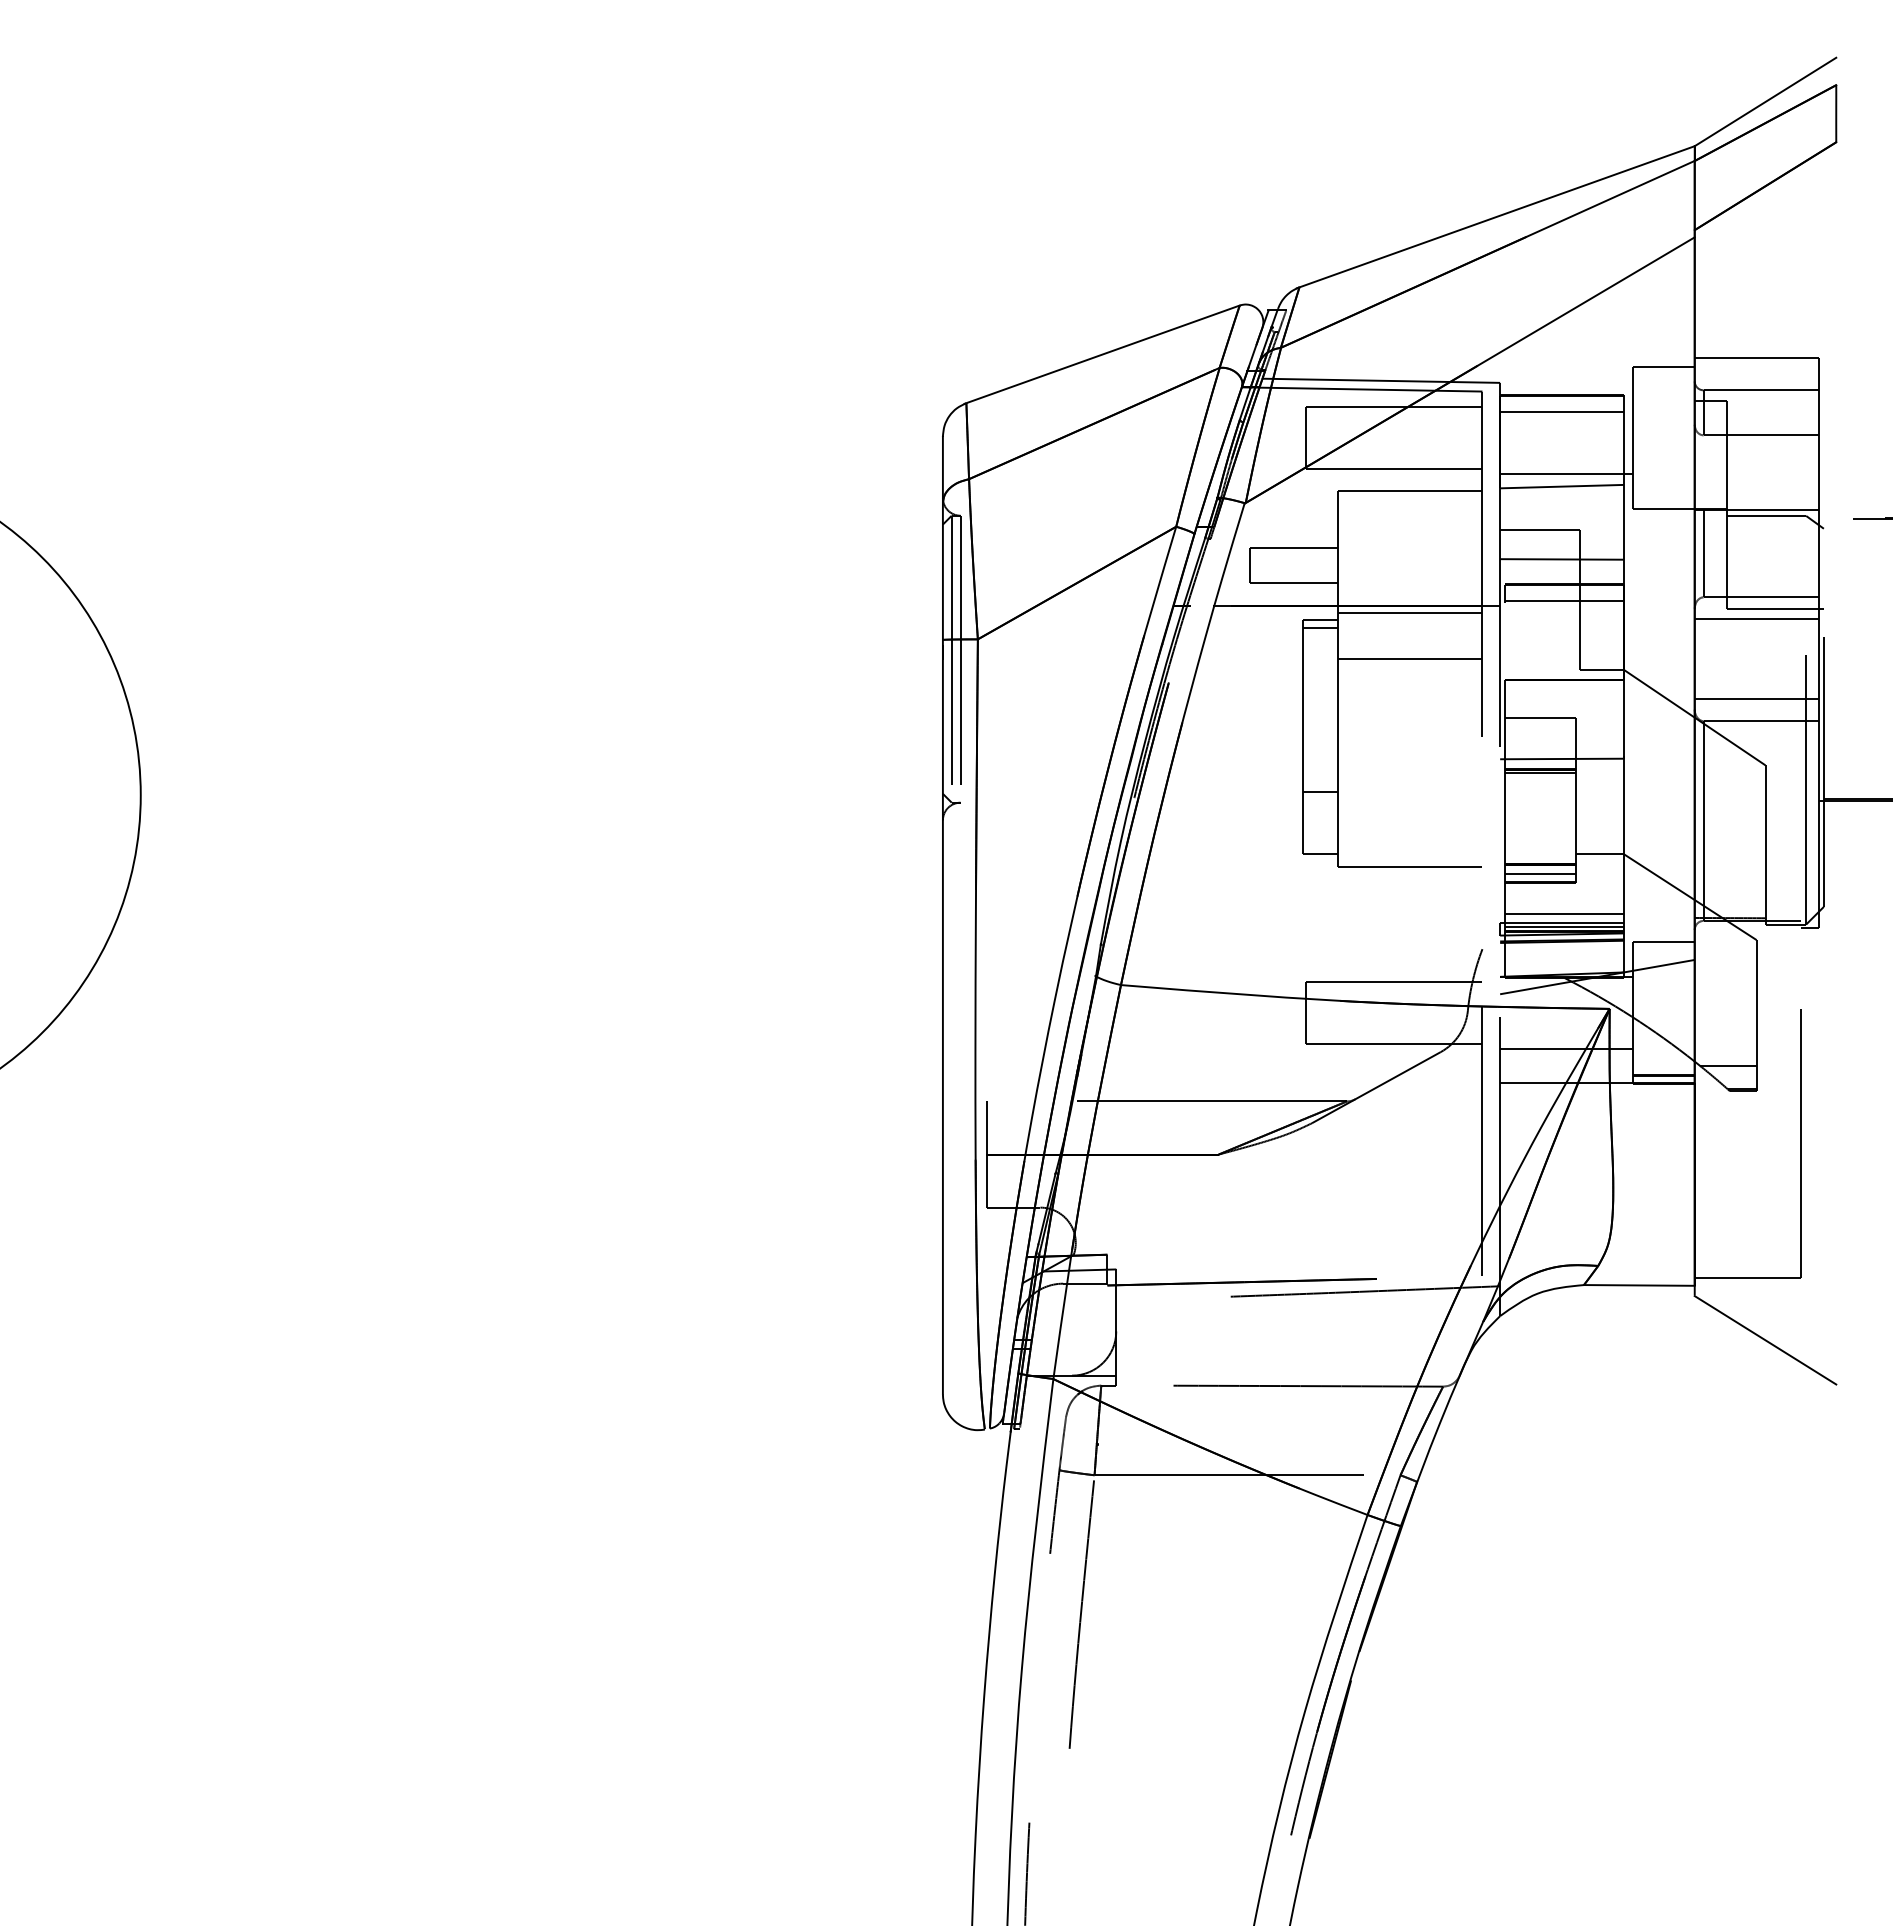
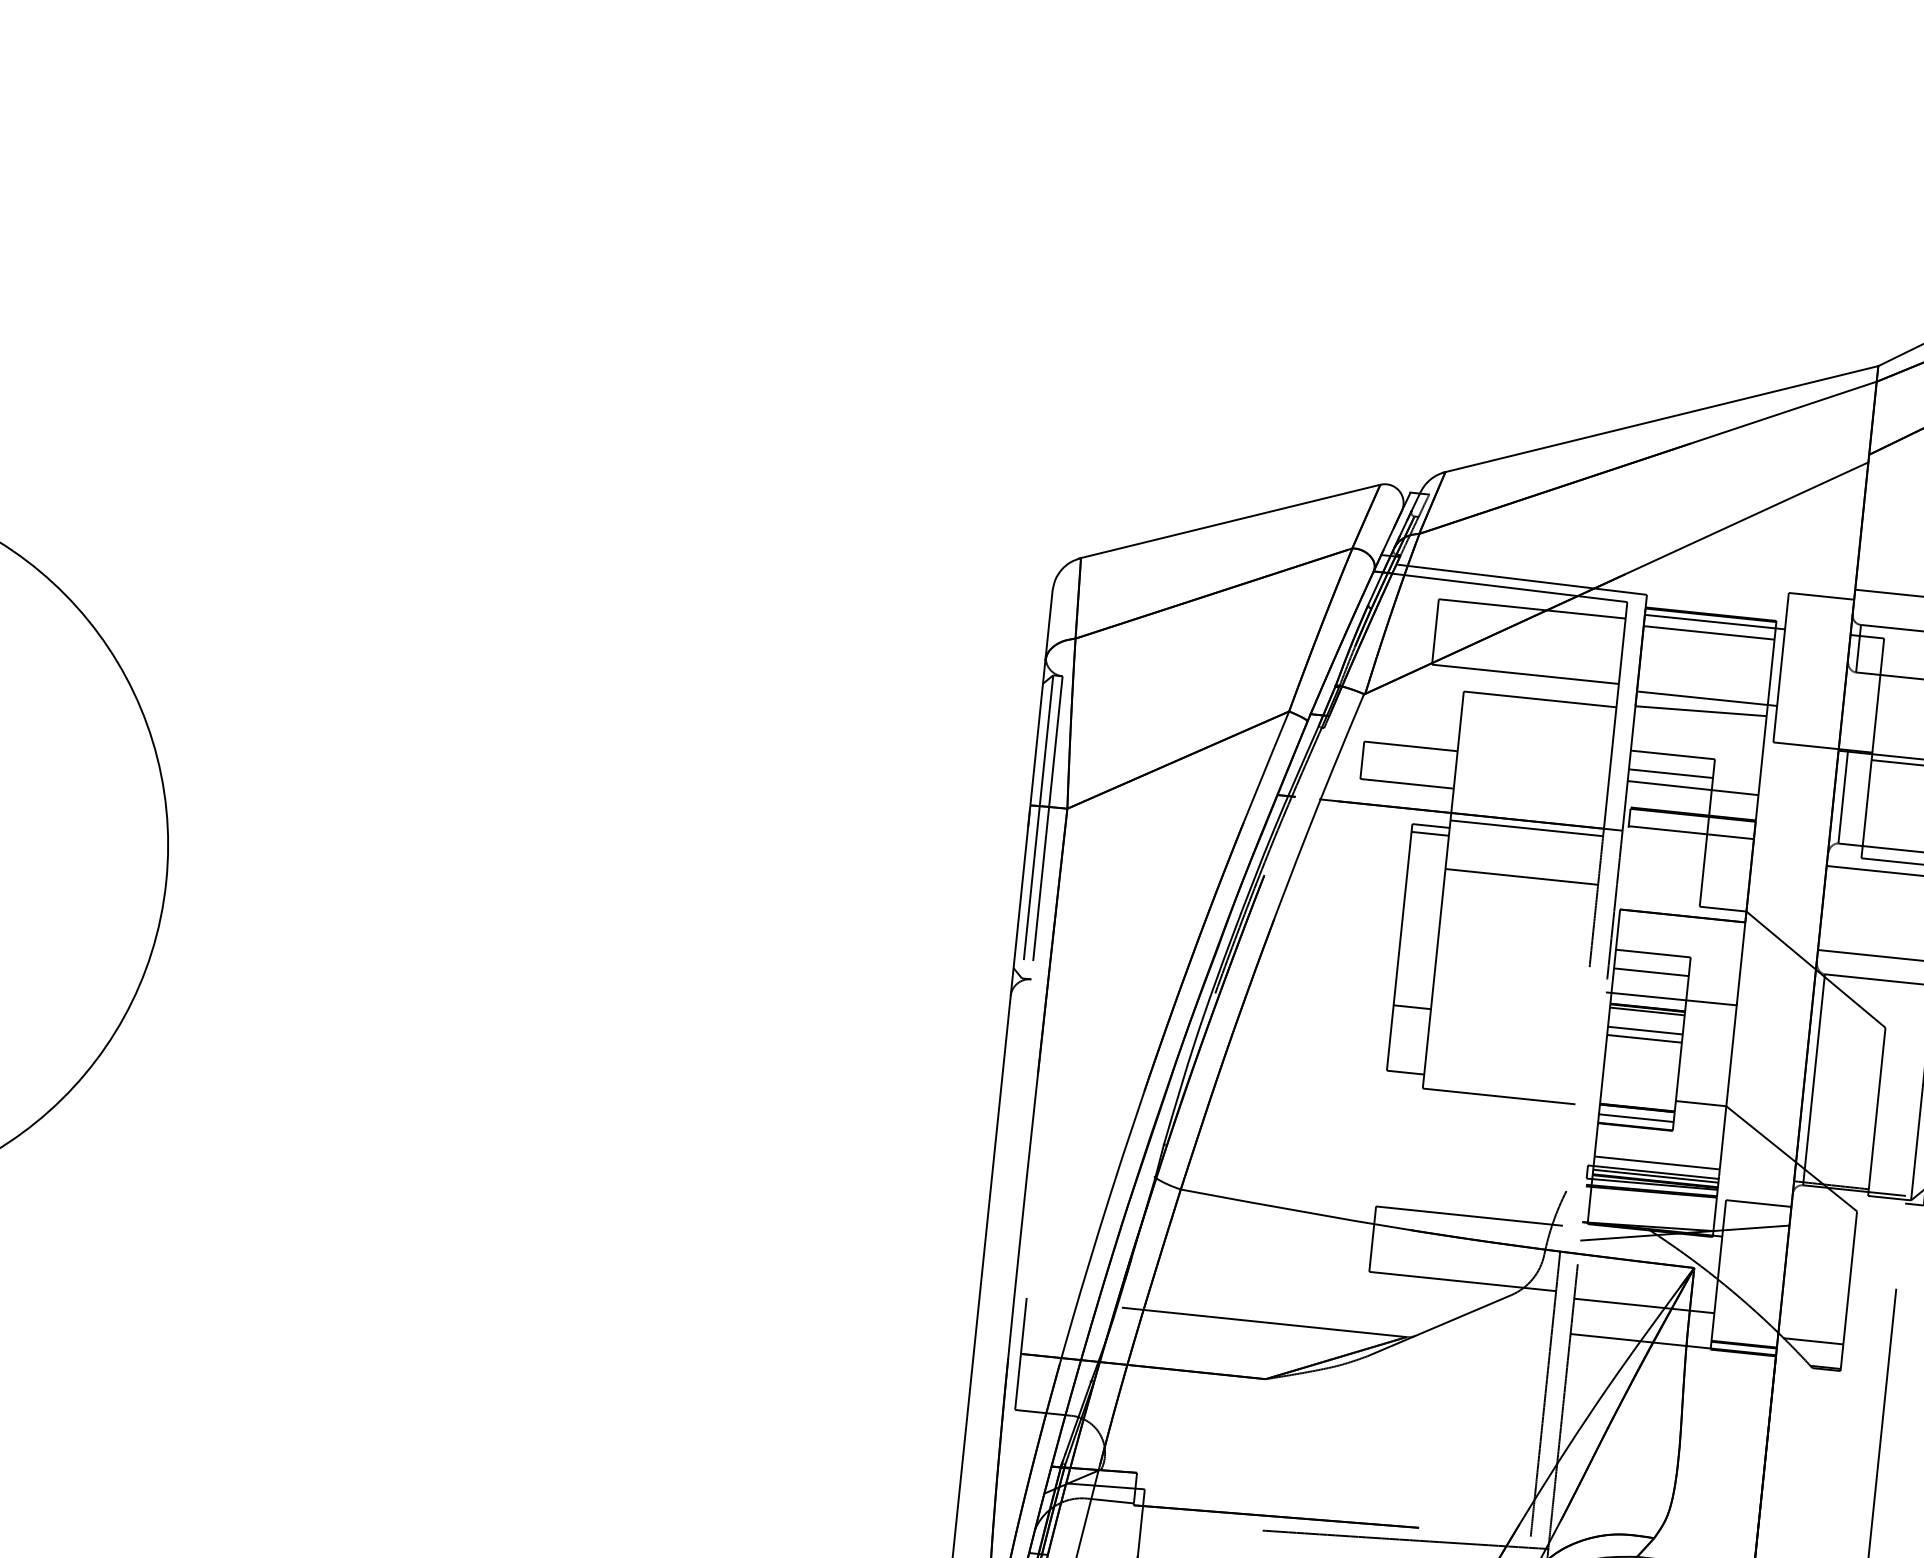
line: (1566, 401) -> (1715, 621), added
line: (1539, 548) -> (1670, 774), added
line: (1540, 736) -> (1651, 972), added
line: (1540, 791) -> (1645, 1030), added
line: (1540, 799) -> (1644, 1039), added

